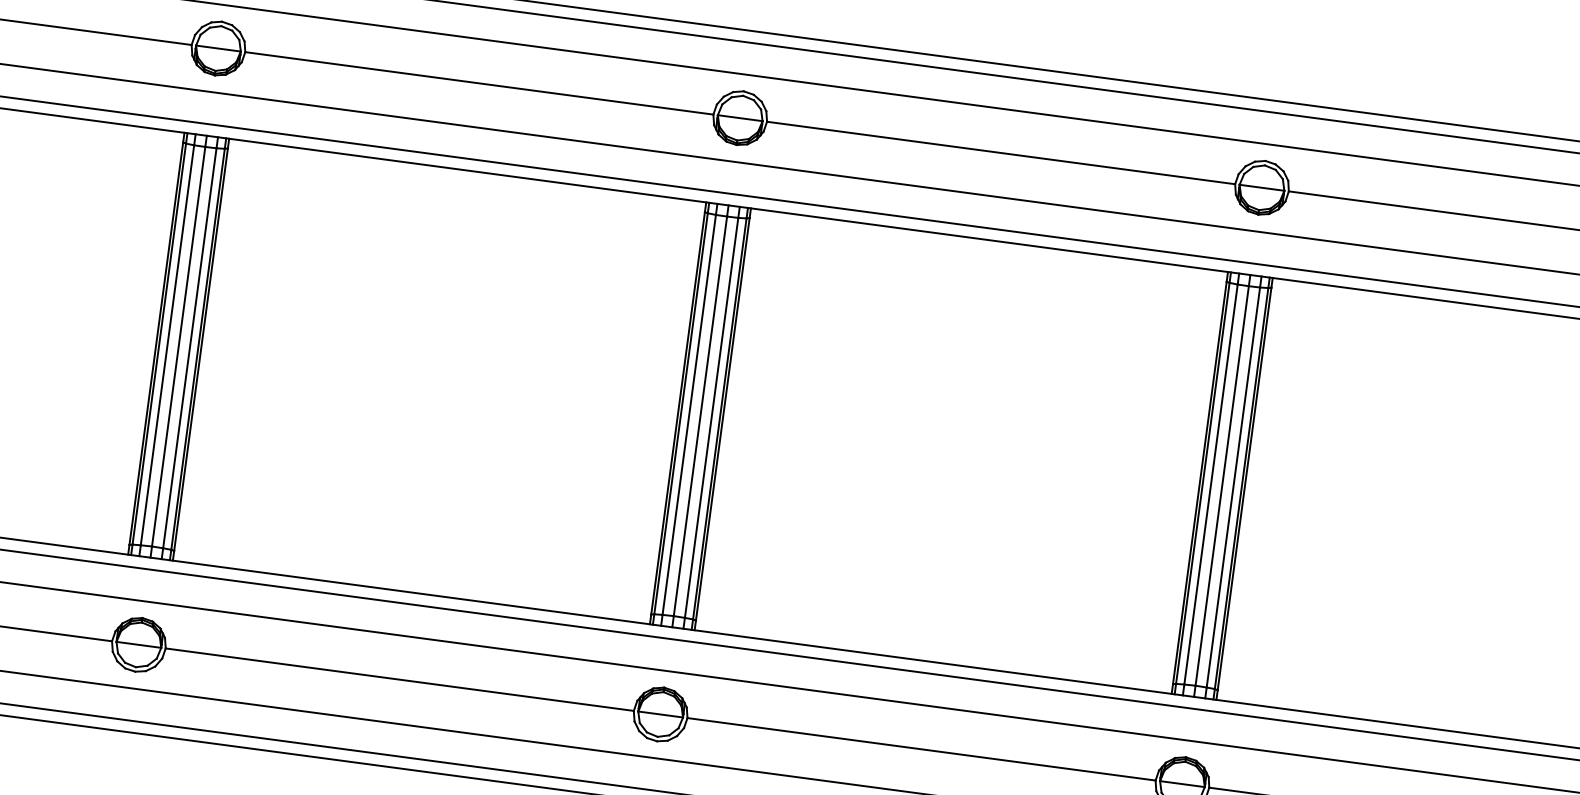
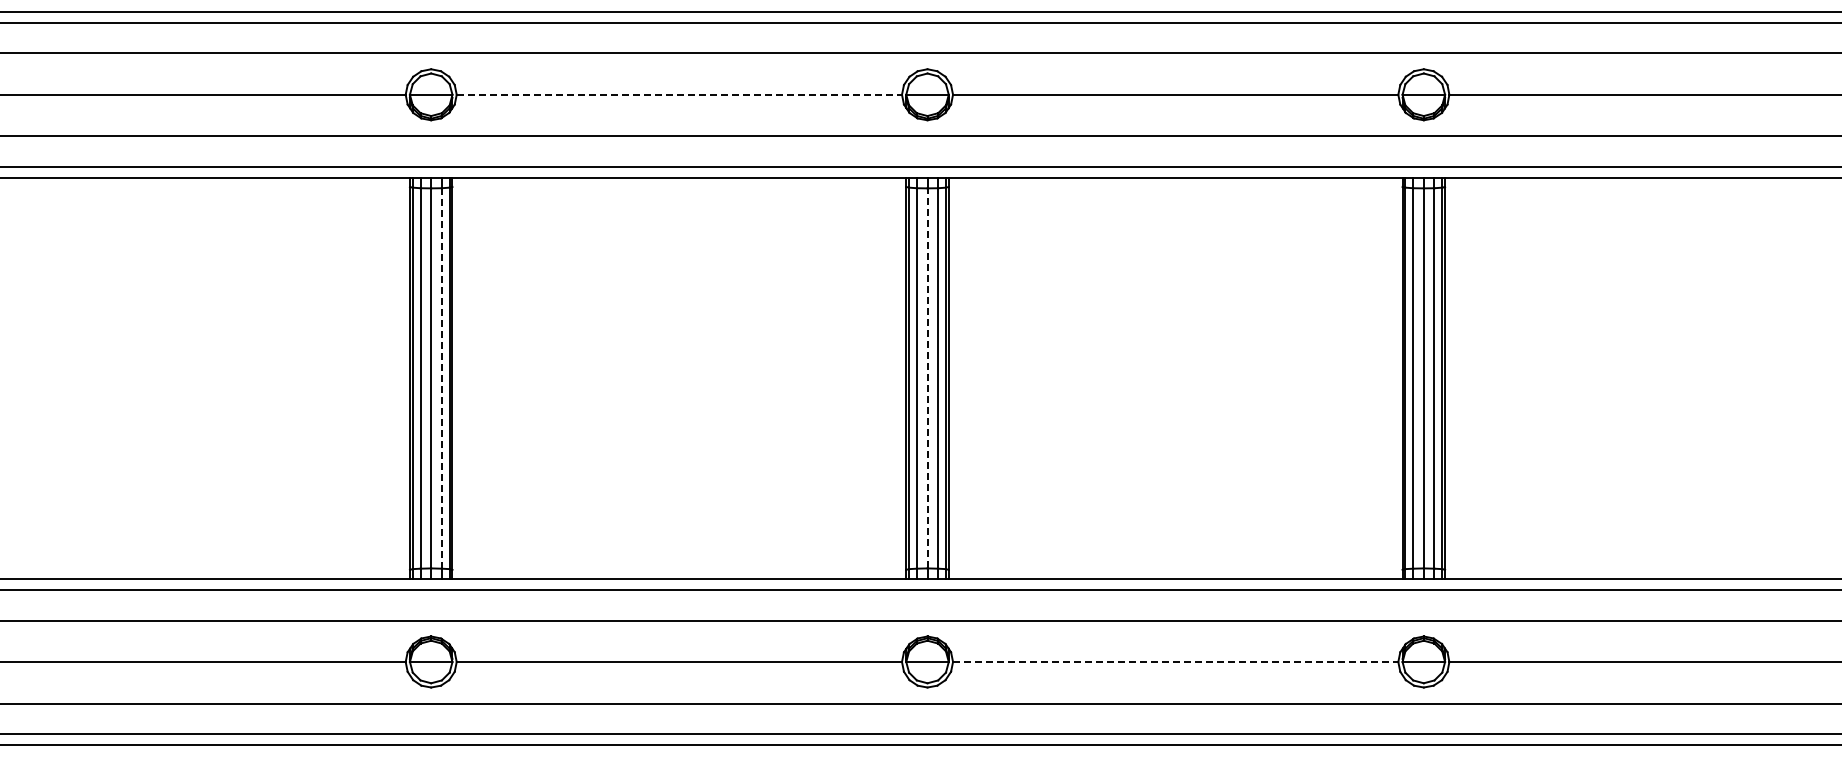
line: (479, 83) -> (679, 94), solid -> dashed
line: (189, 347) -> (441, 377), solid -> dashed
line: (700, 415) -> (927, 377), solid -> dashed
line: (921, 749) -> (1175, 662), solid -> dashed

